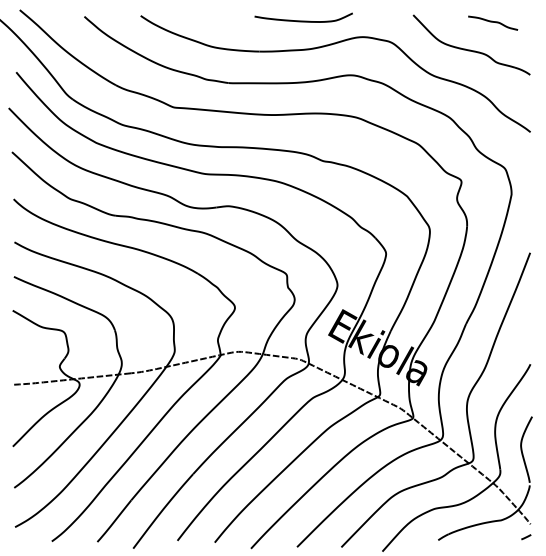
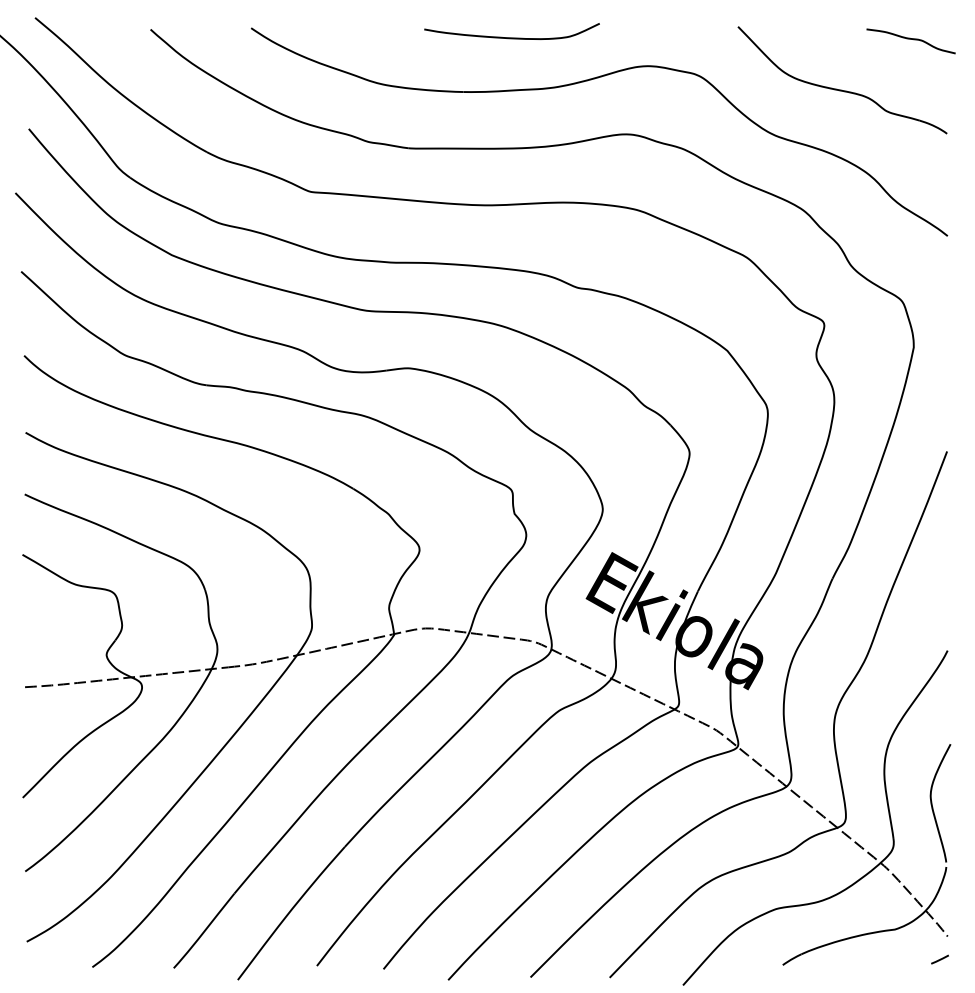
curve: (303, 20) -> (511, 36), moved
curve: (493, 22) -> (911, 40), moved

